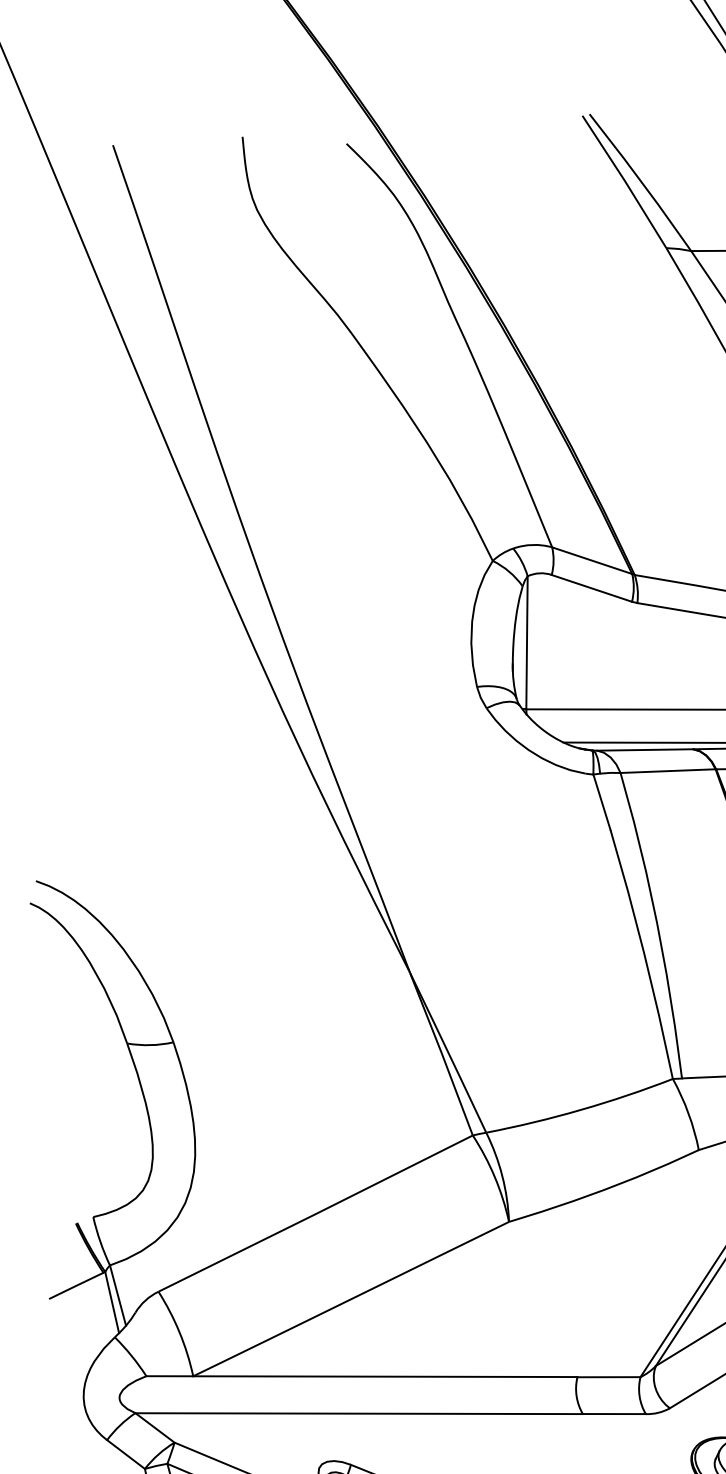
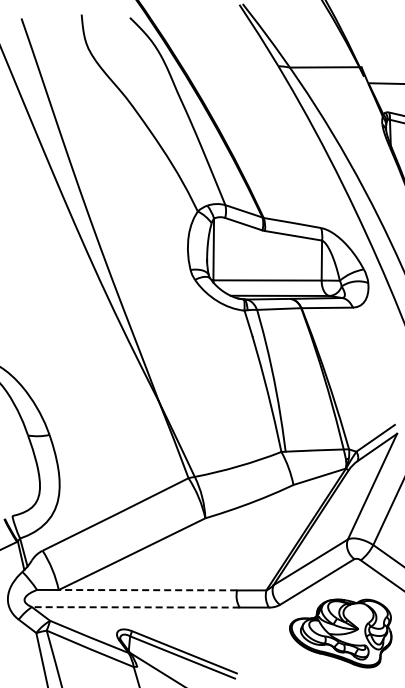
line: (384, 1377) -> (147, 590), solid -> dashed
line: (358, 1413) -> (135, 607), solid -> dashed

